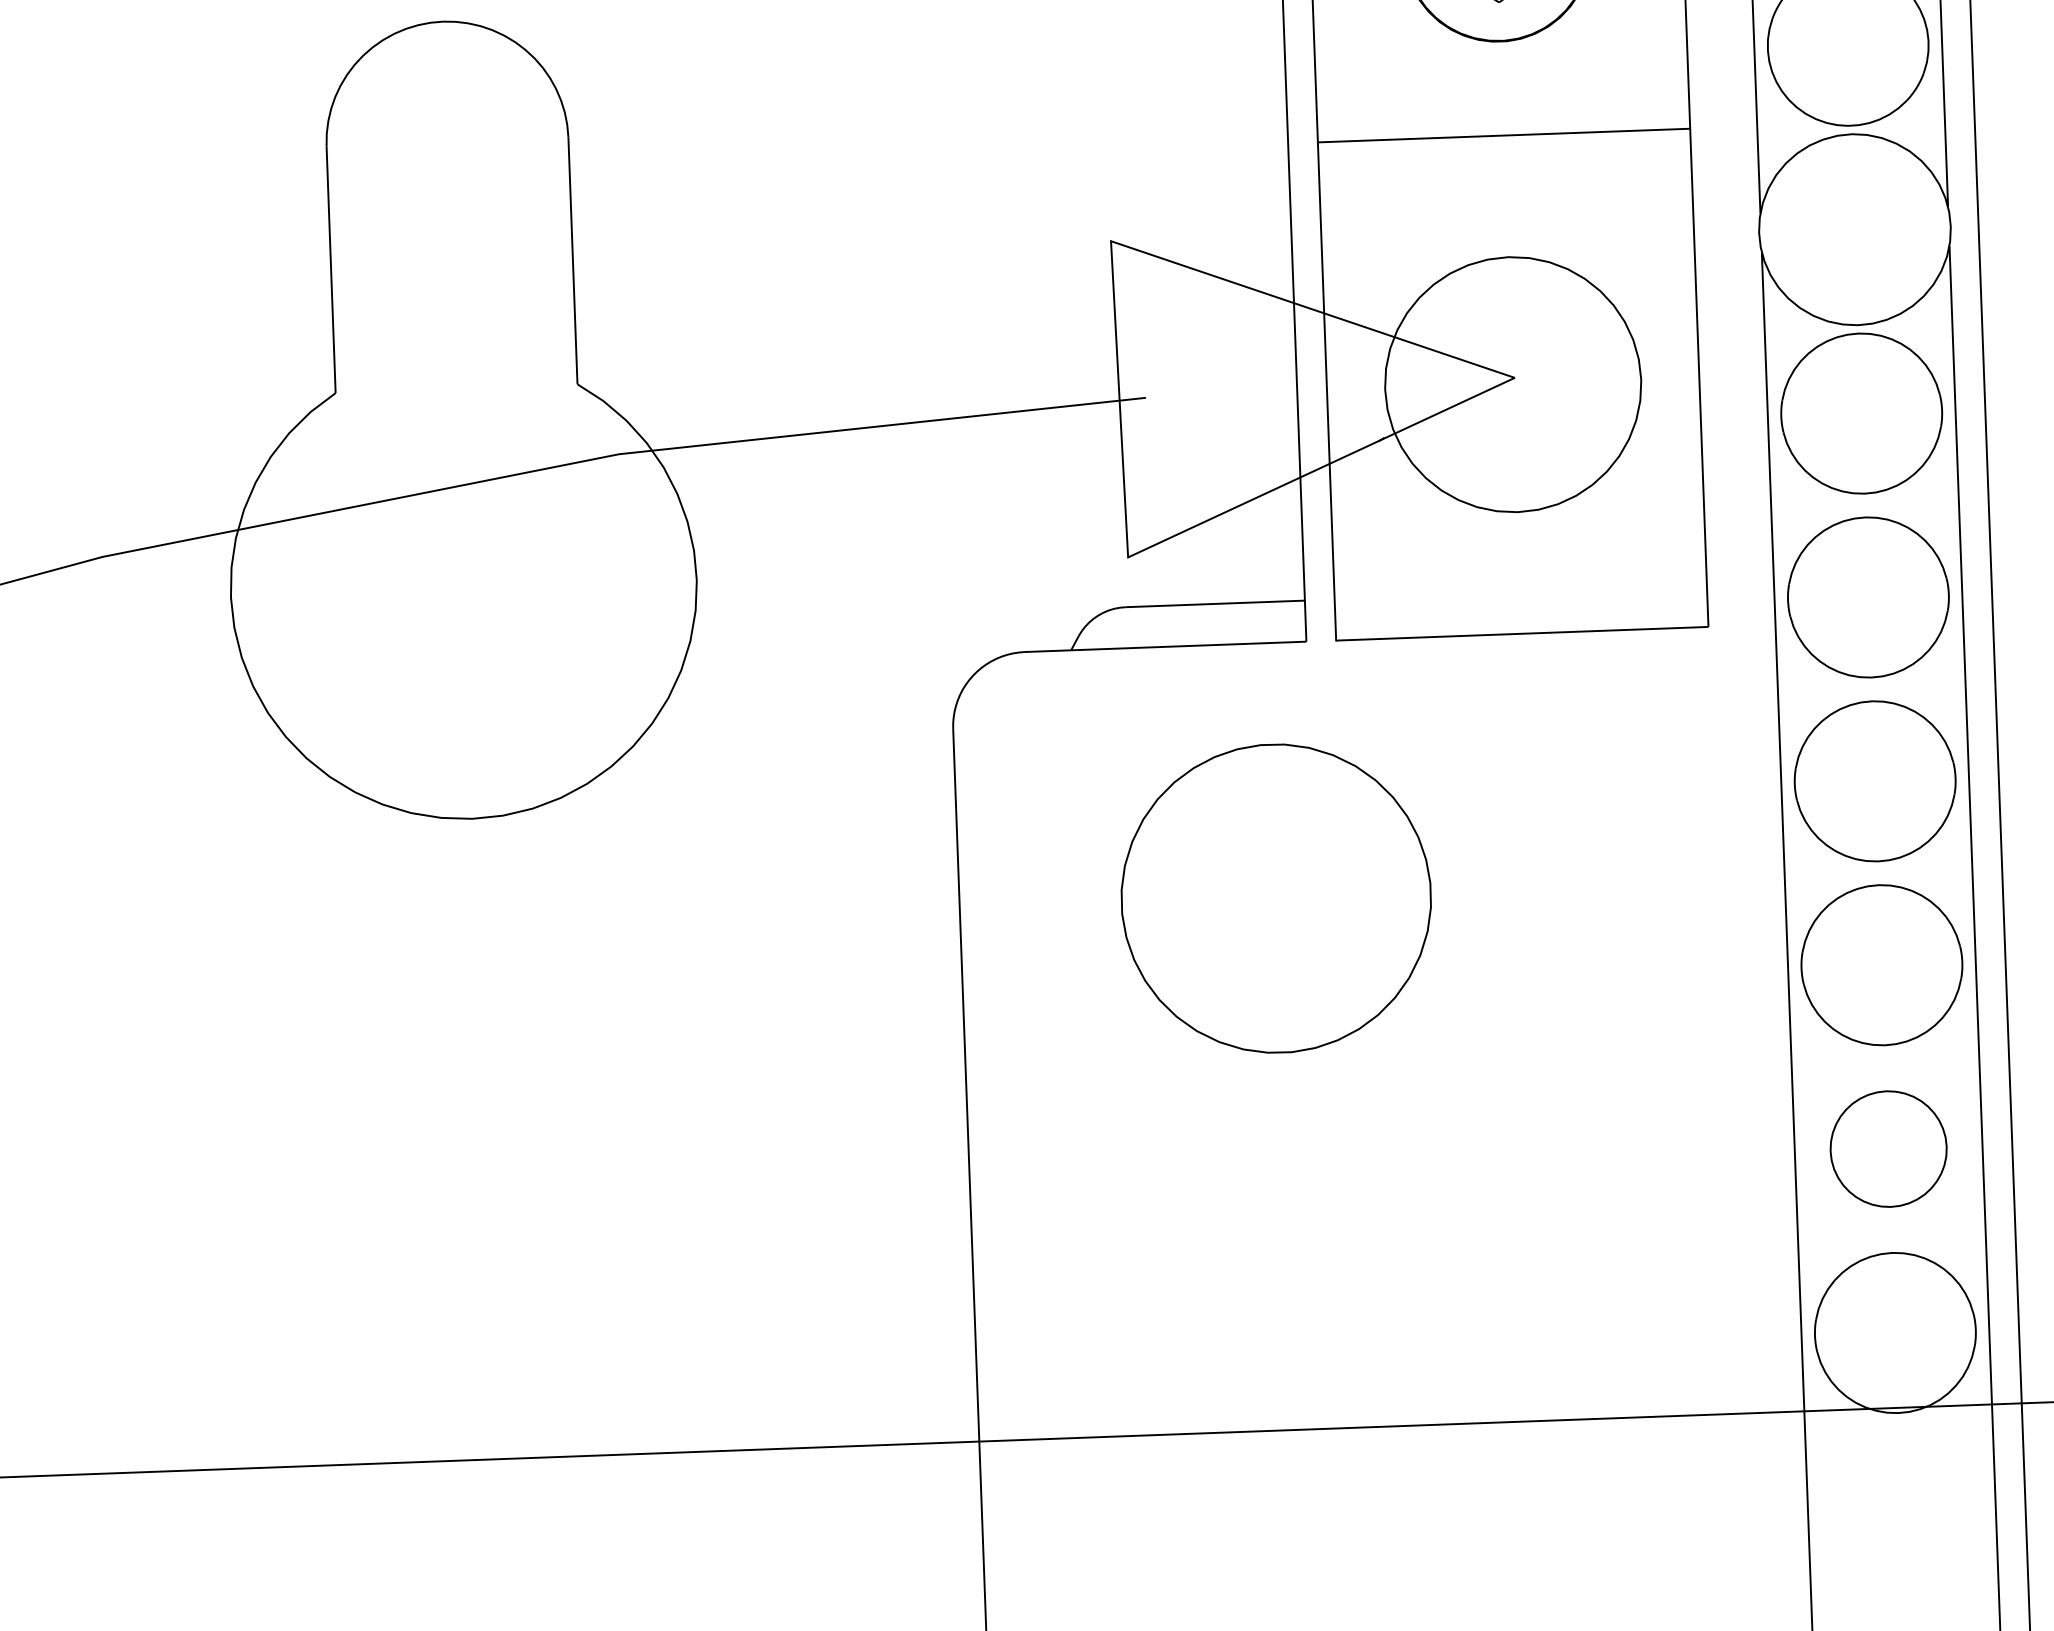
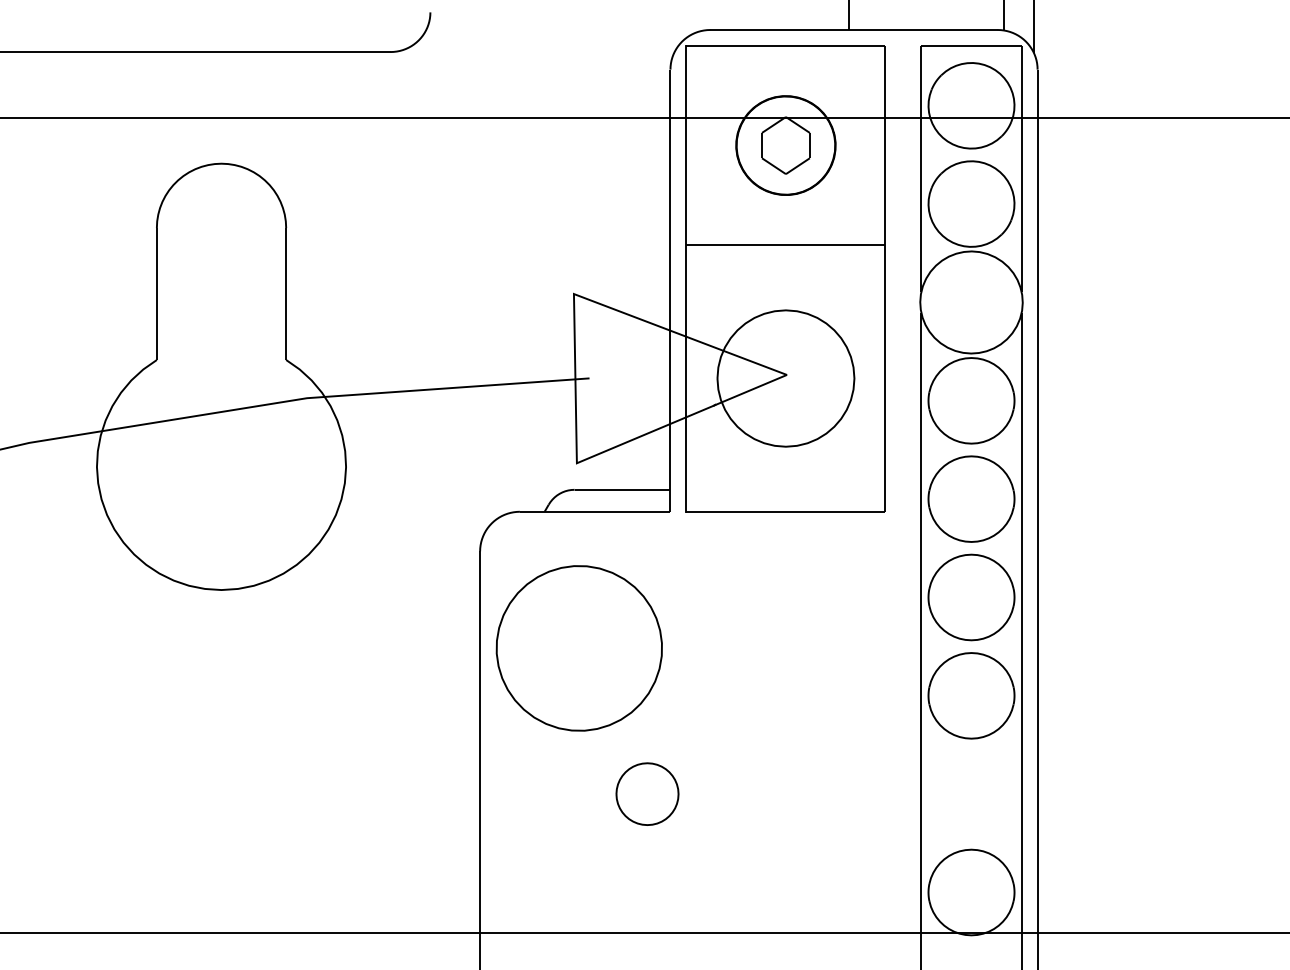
part: (1274, 898) -> (578, 648), moved
part: (1888, 1147) -> (647, 793), moved

